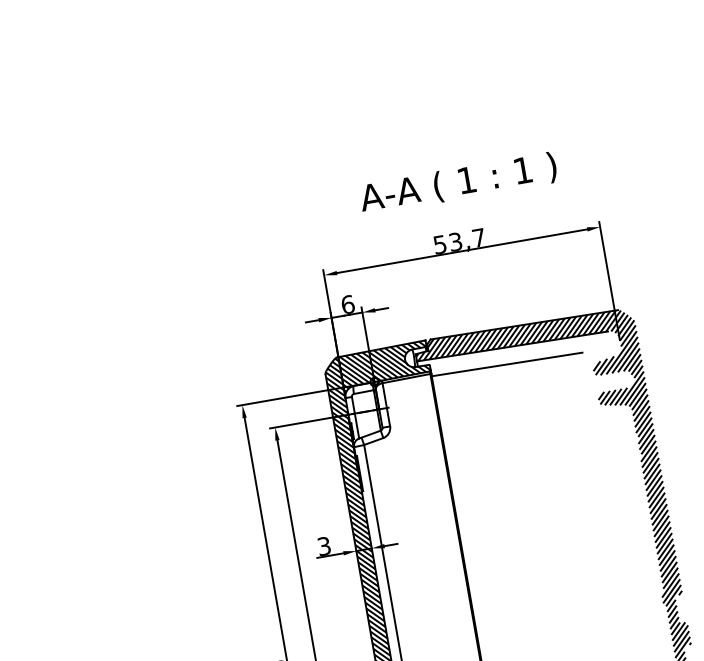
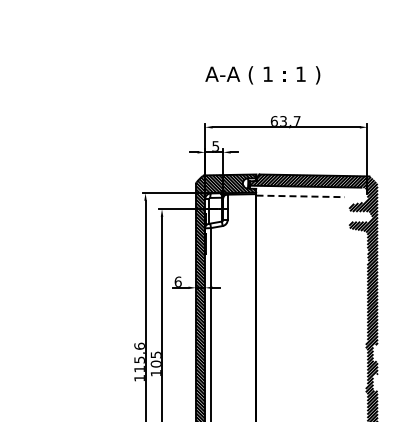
text: (457, 183) -> (262, 75), moved
text: (438, 243) -> (273, 120), 53,7 -> 63,7
text: (347, 303) -> (215, 145), 6 -> 5
line: (508, 364) -> (301, 196), solid -> dashed
text: (322, 545) -> (177, 281), 3 -> 6

